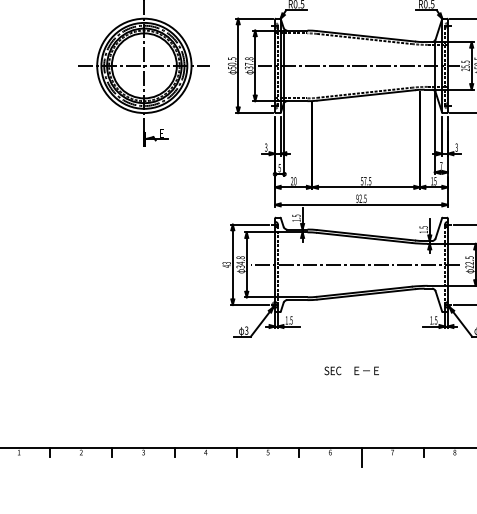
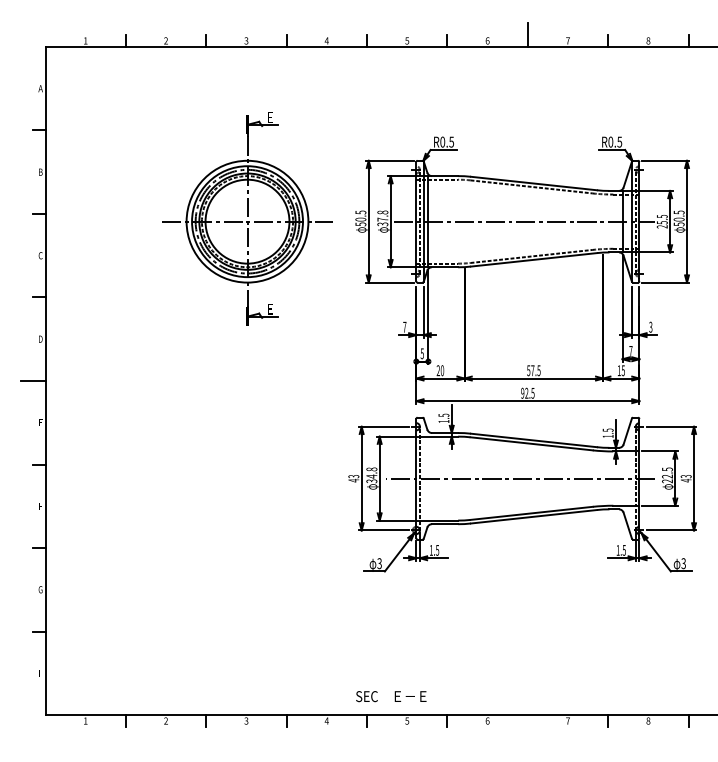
text: (265, 147) -> (404, 326), 3 -> 7
text: (351, 370) -> (391, 696), moved
line: (361, 457) -> (527, 727), removed

